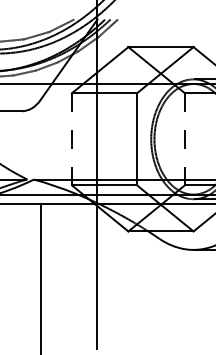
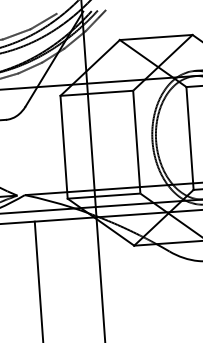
line: (184, 138) -> (189, 137), dashed -> solid
line: (71, 139) -> (63, 147), dashed -> solid

